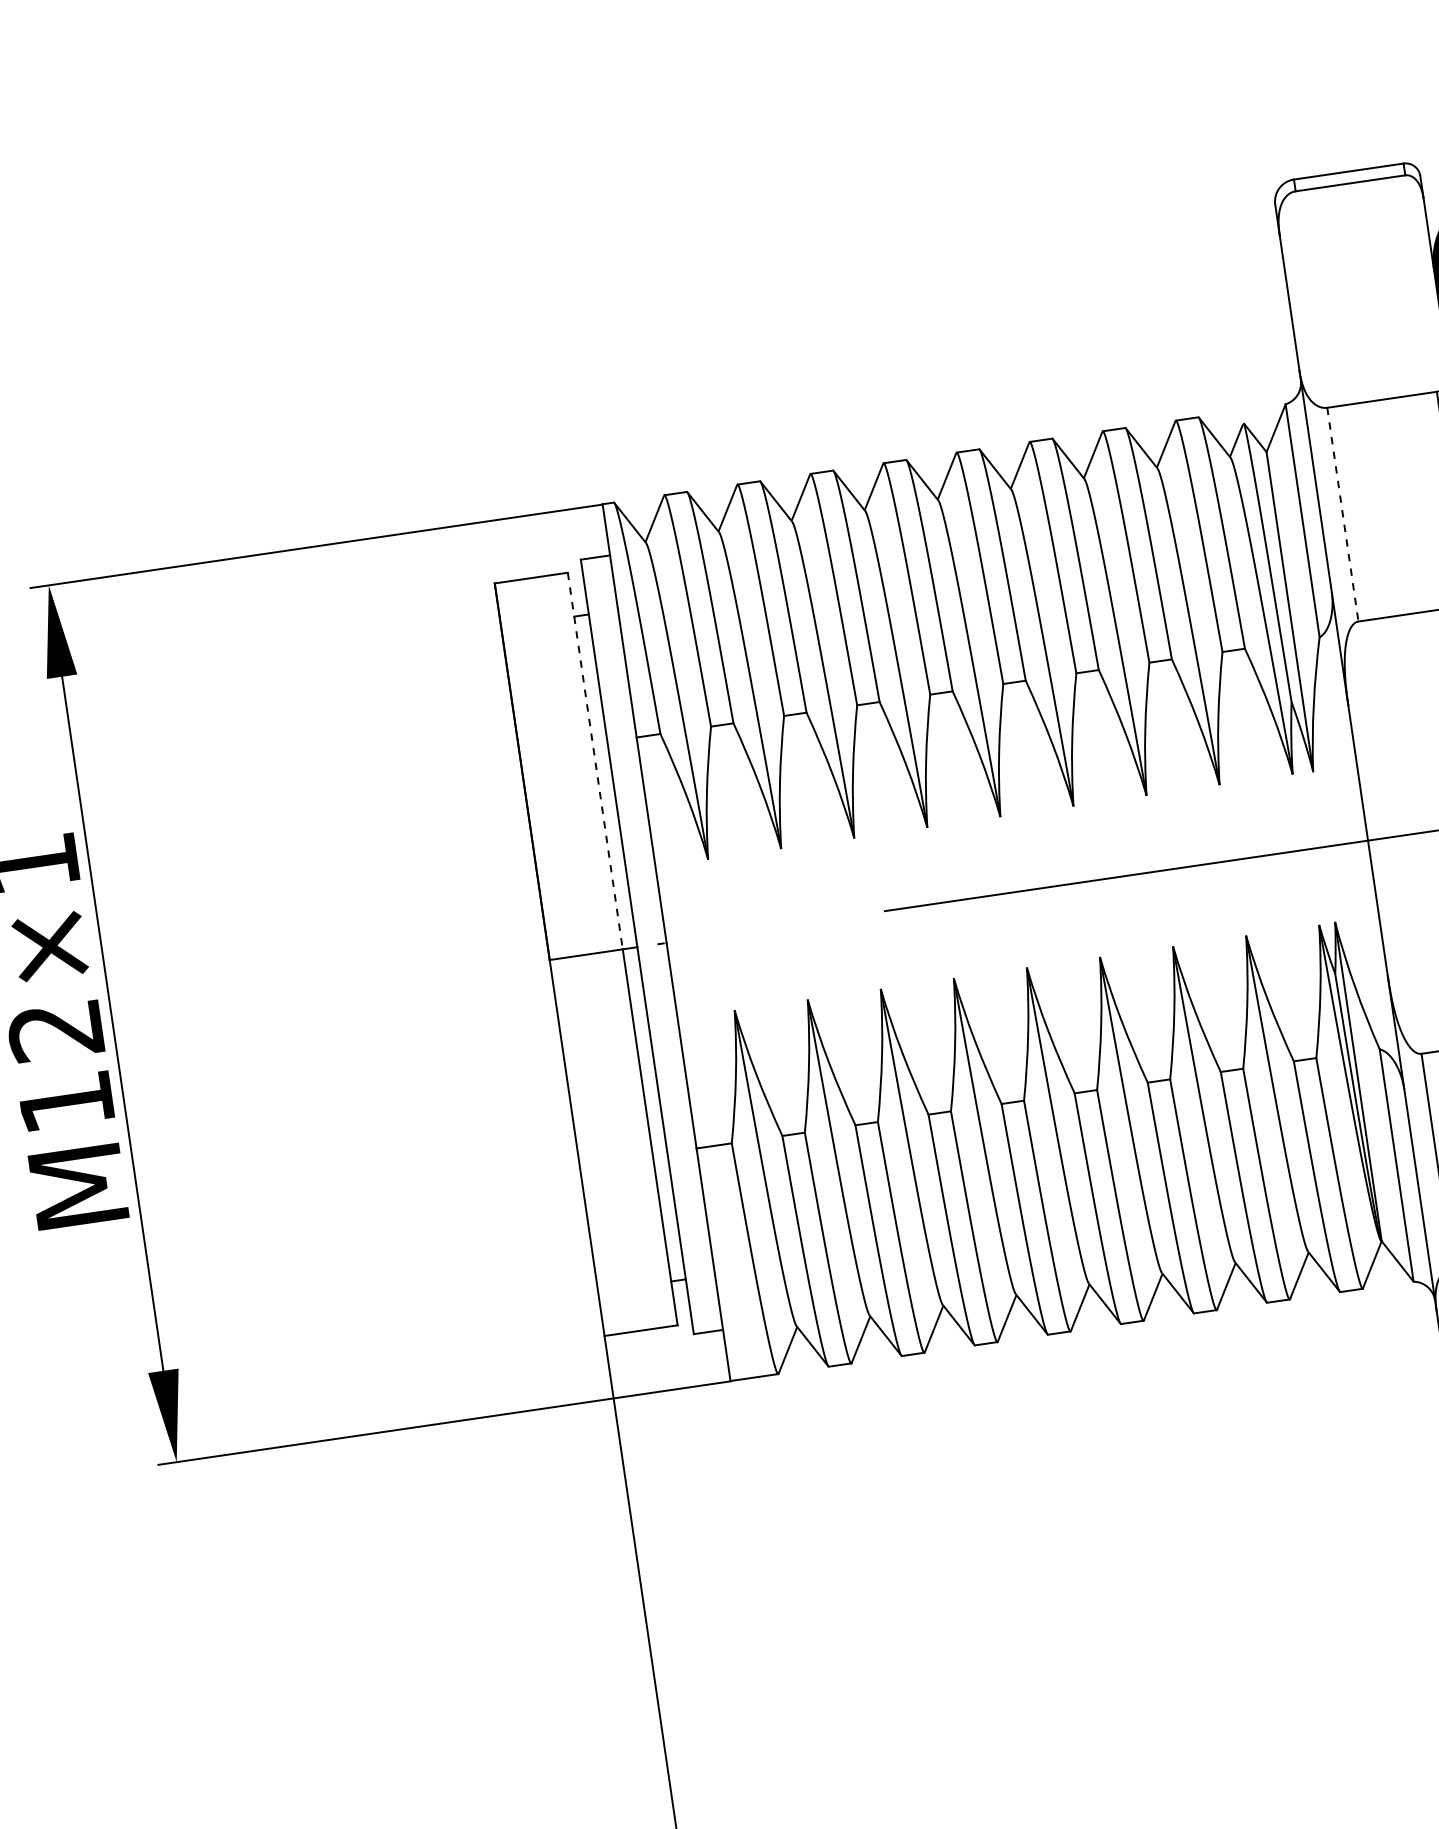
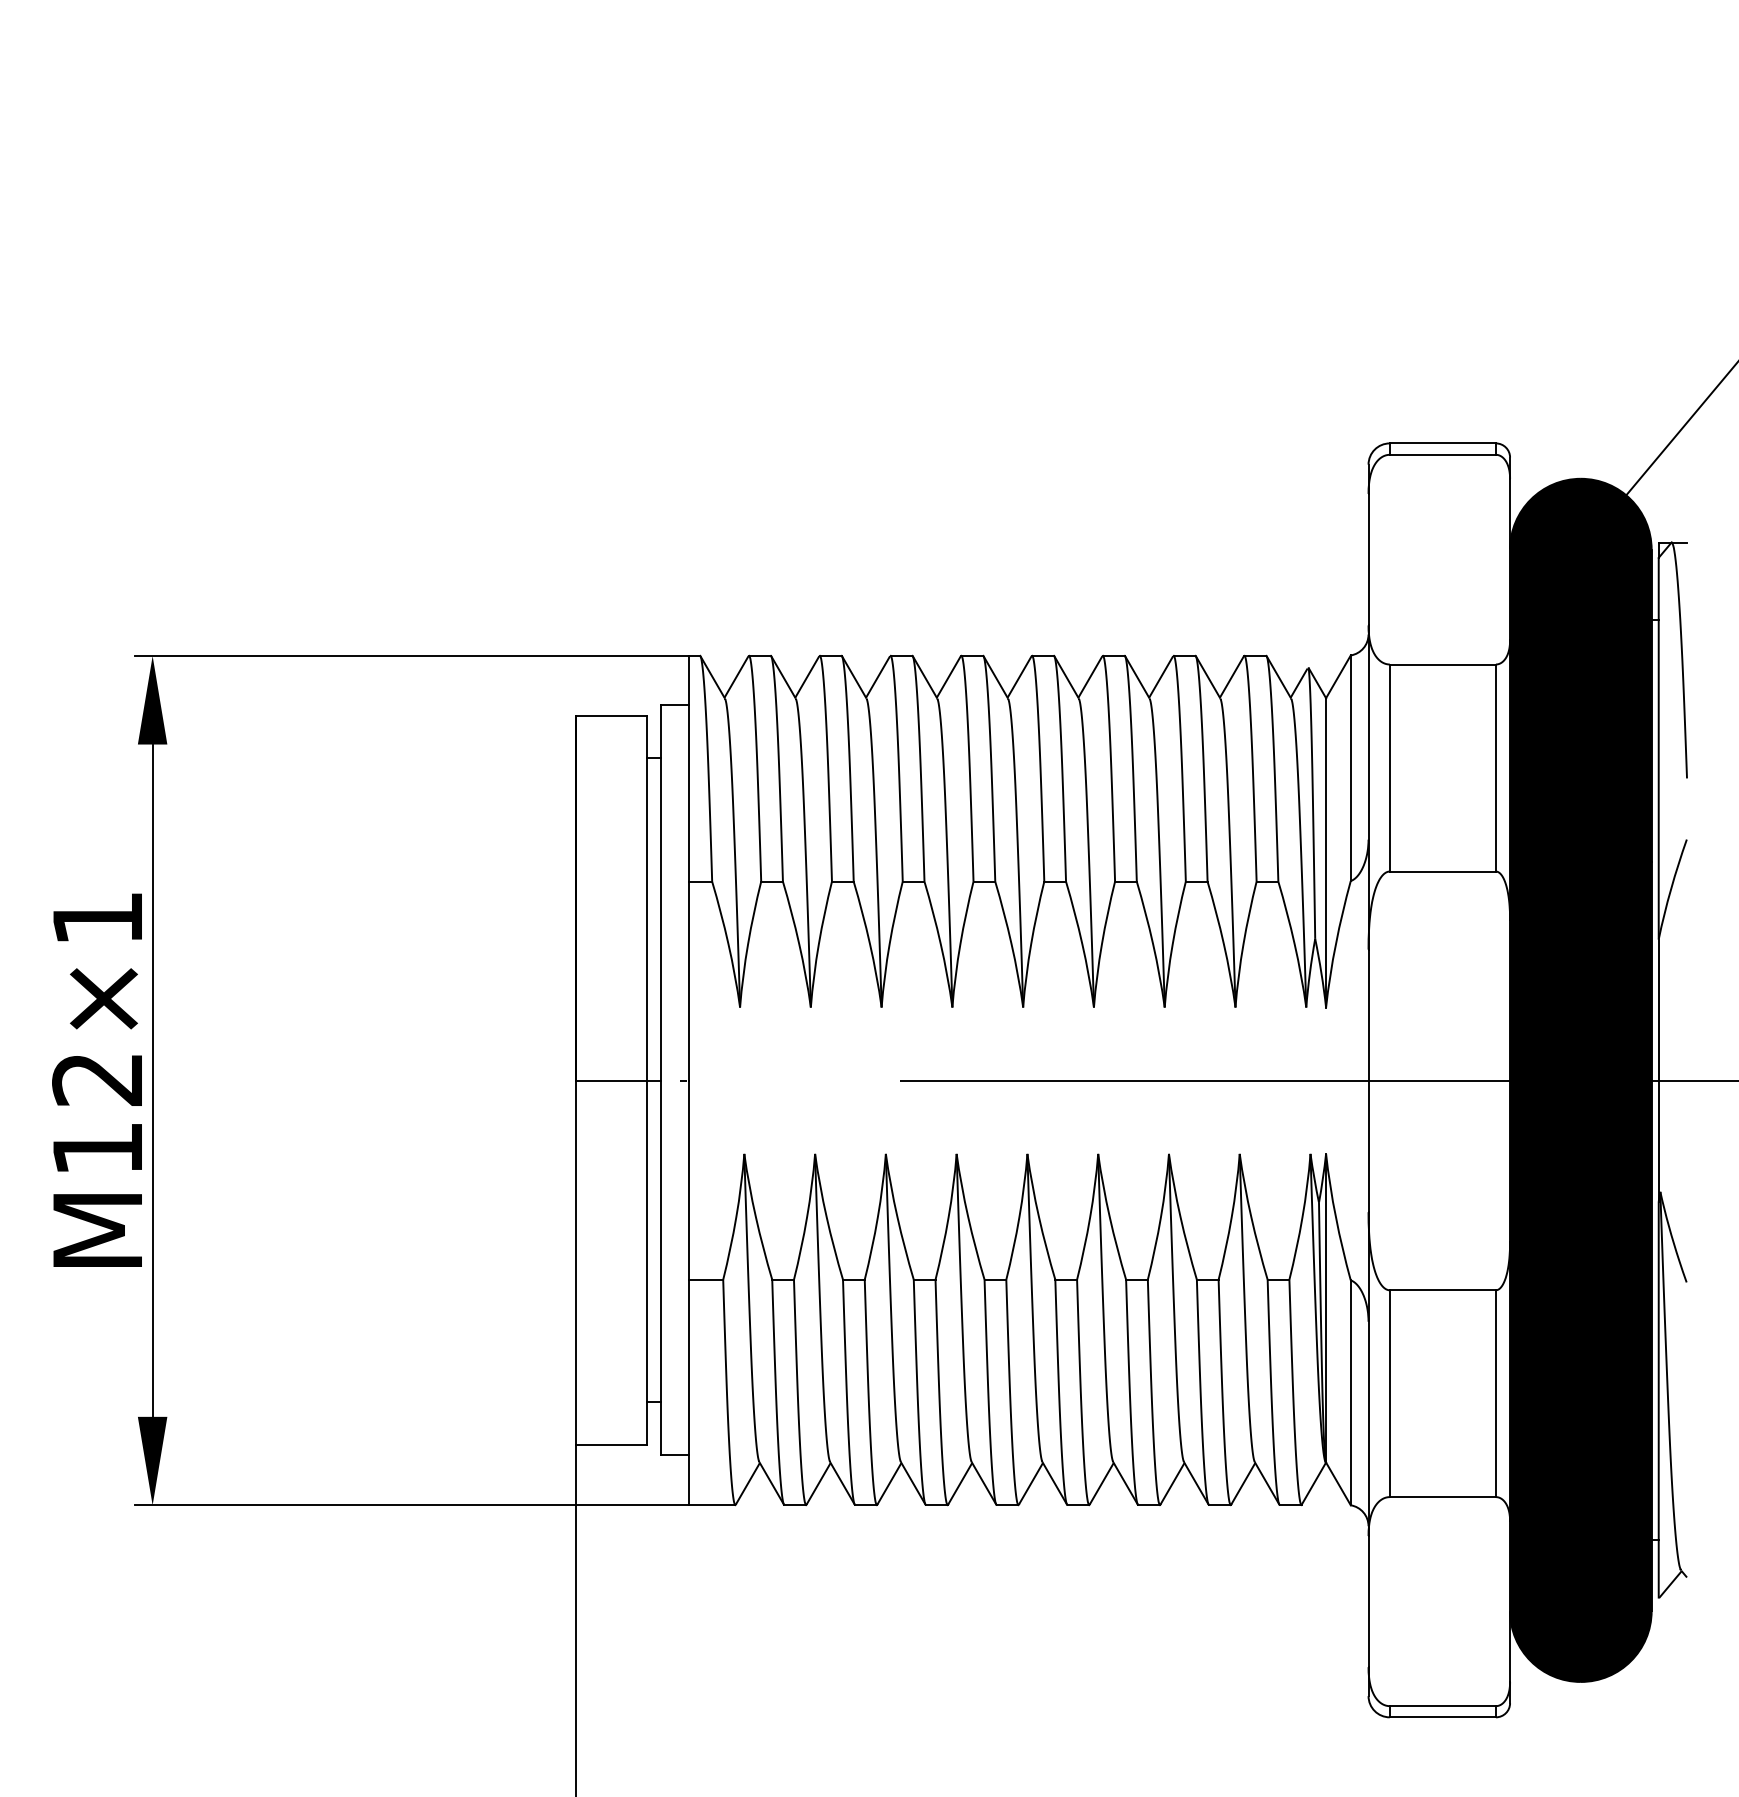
line: (1342, 515) -> (1389, 768), dashed -> solid
line: (595, 761) -> (646, 898), dashed -> solid

